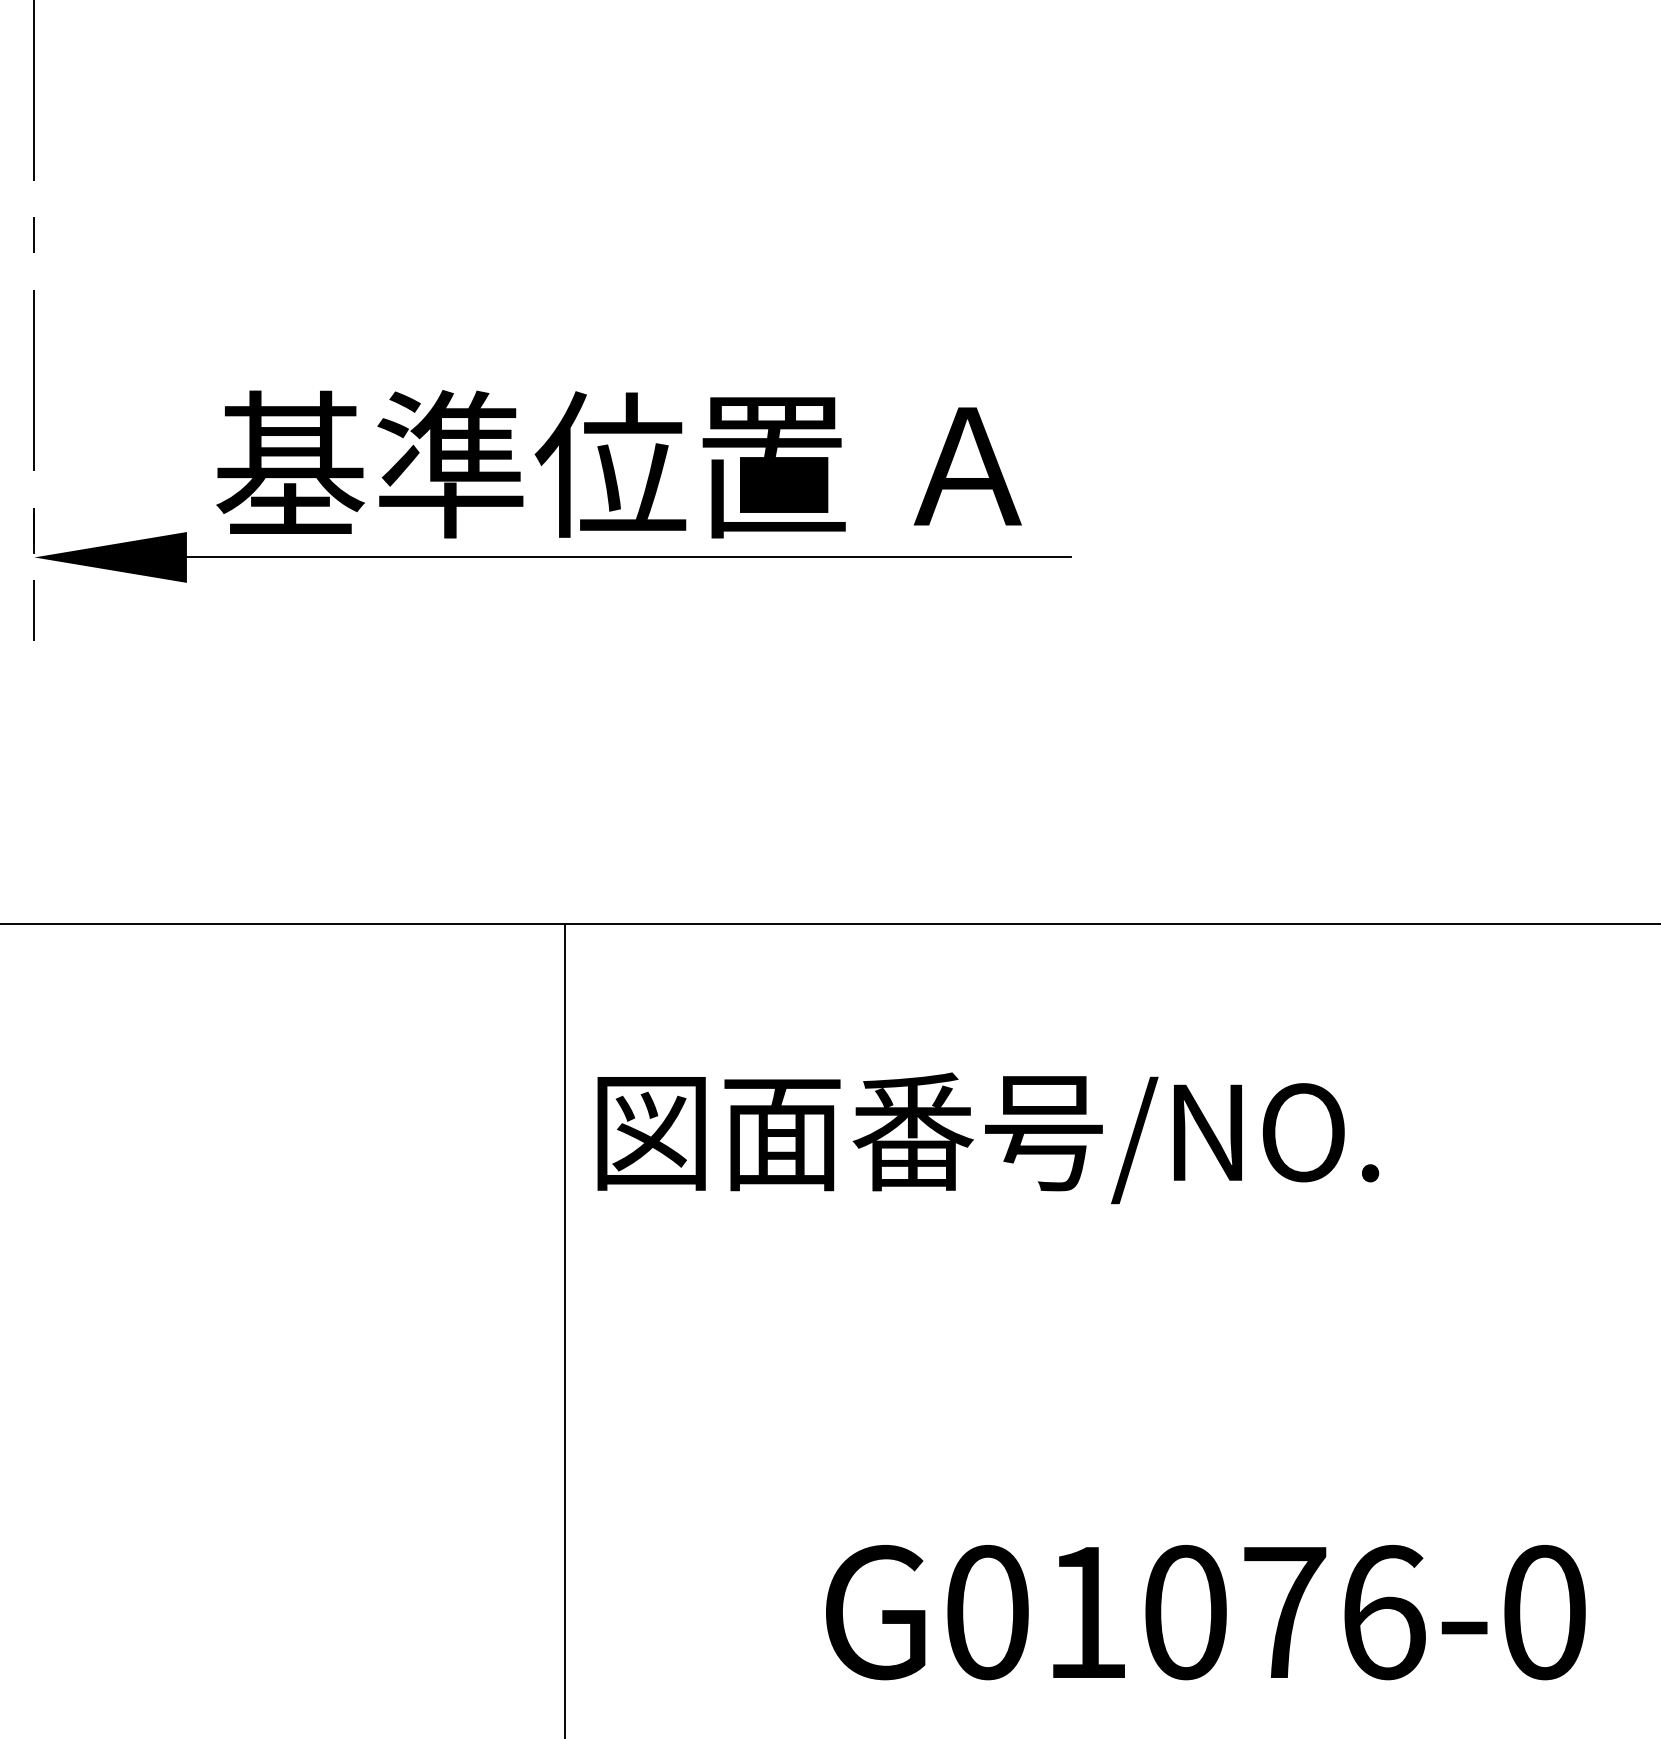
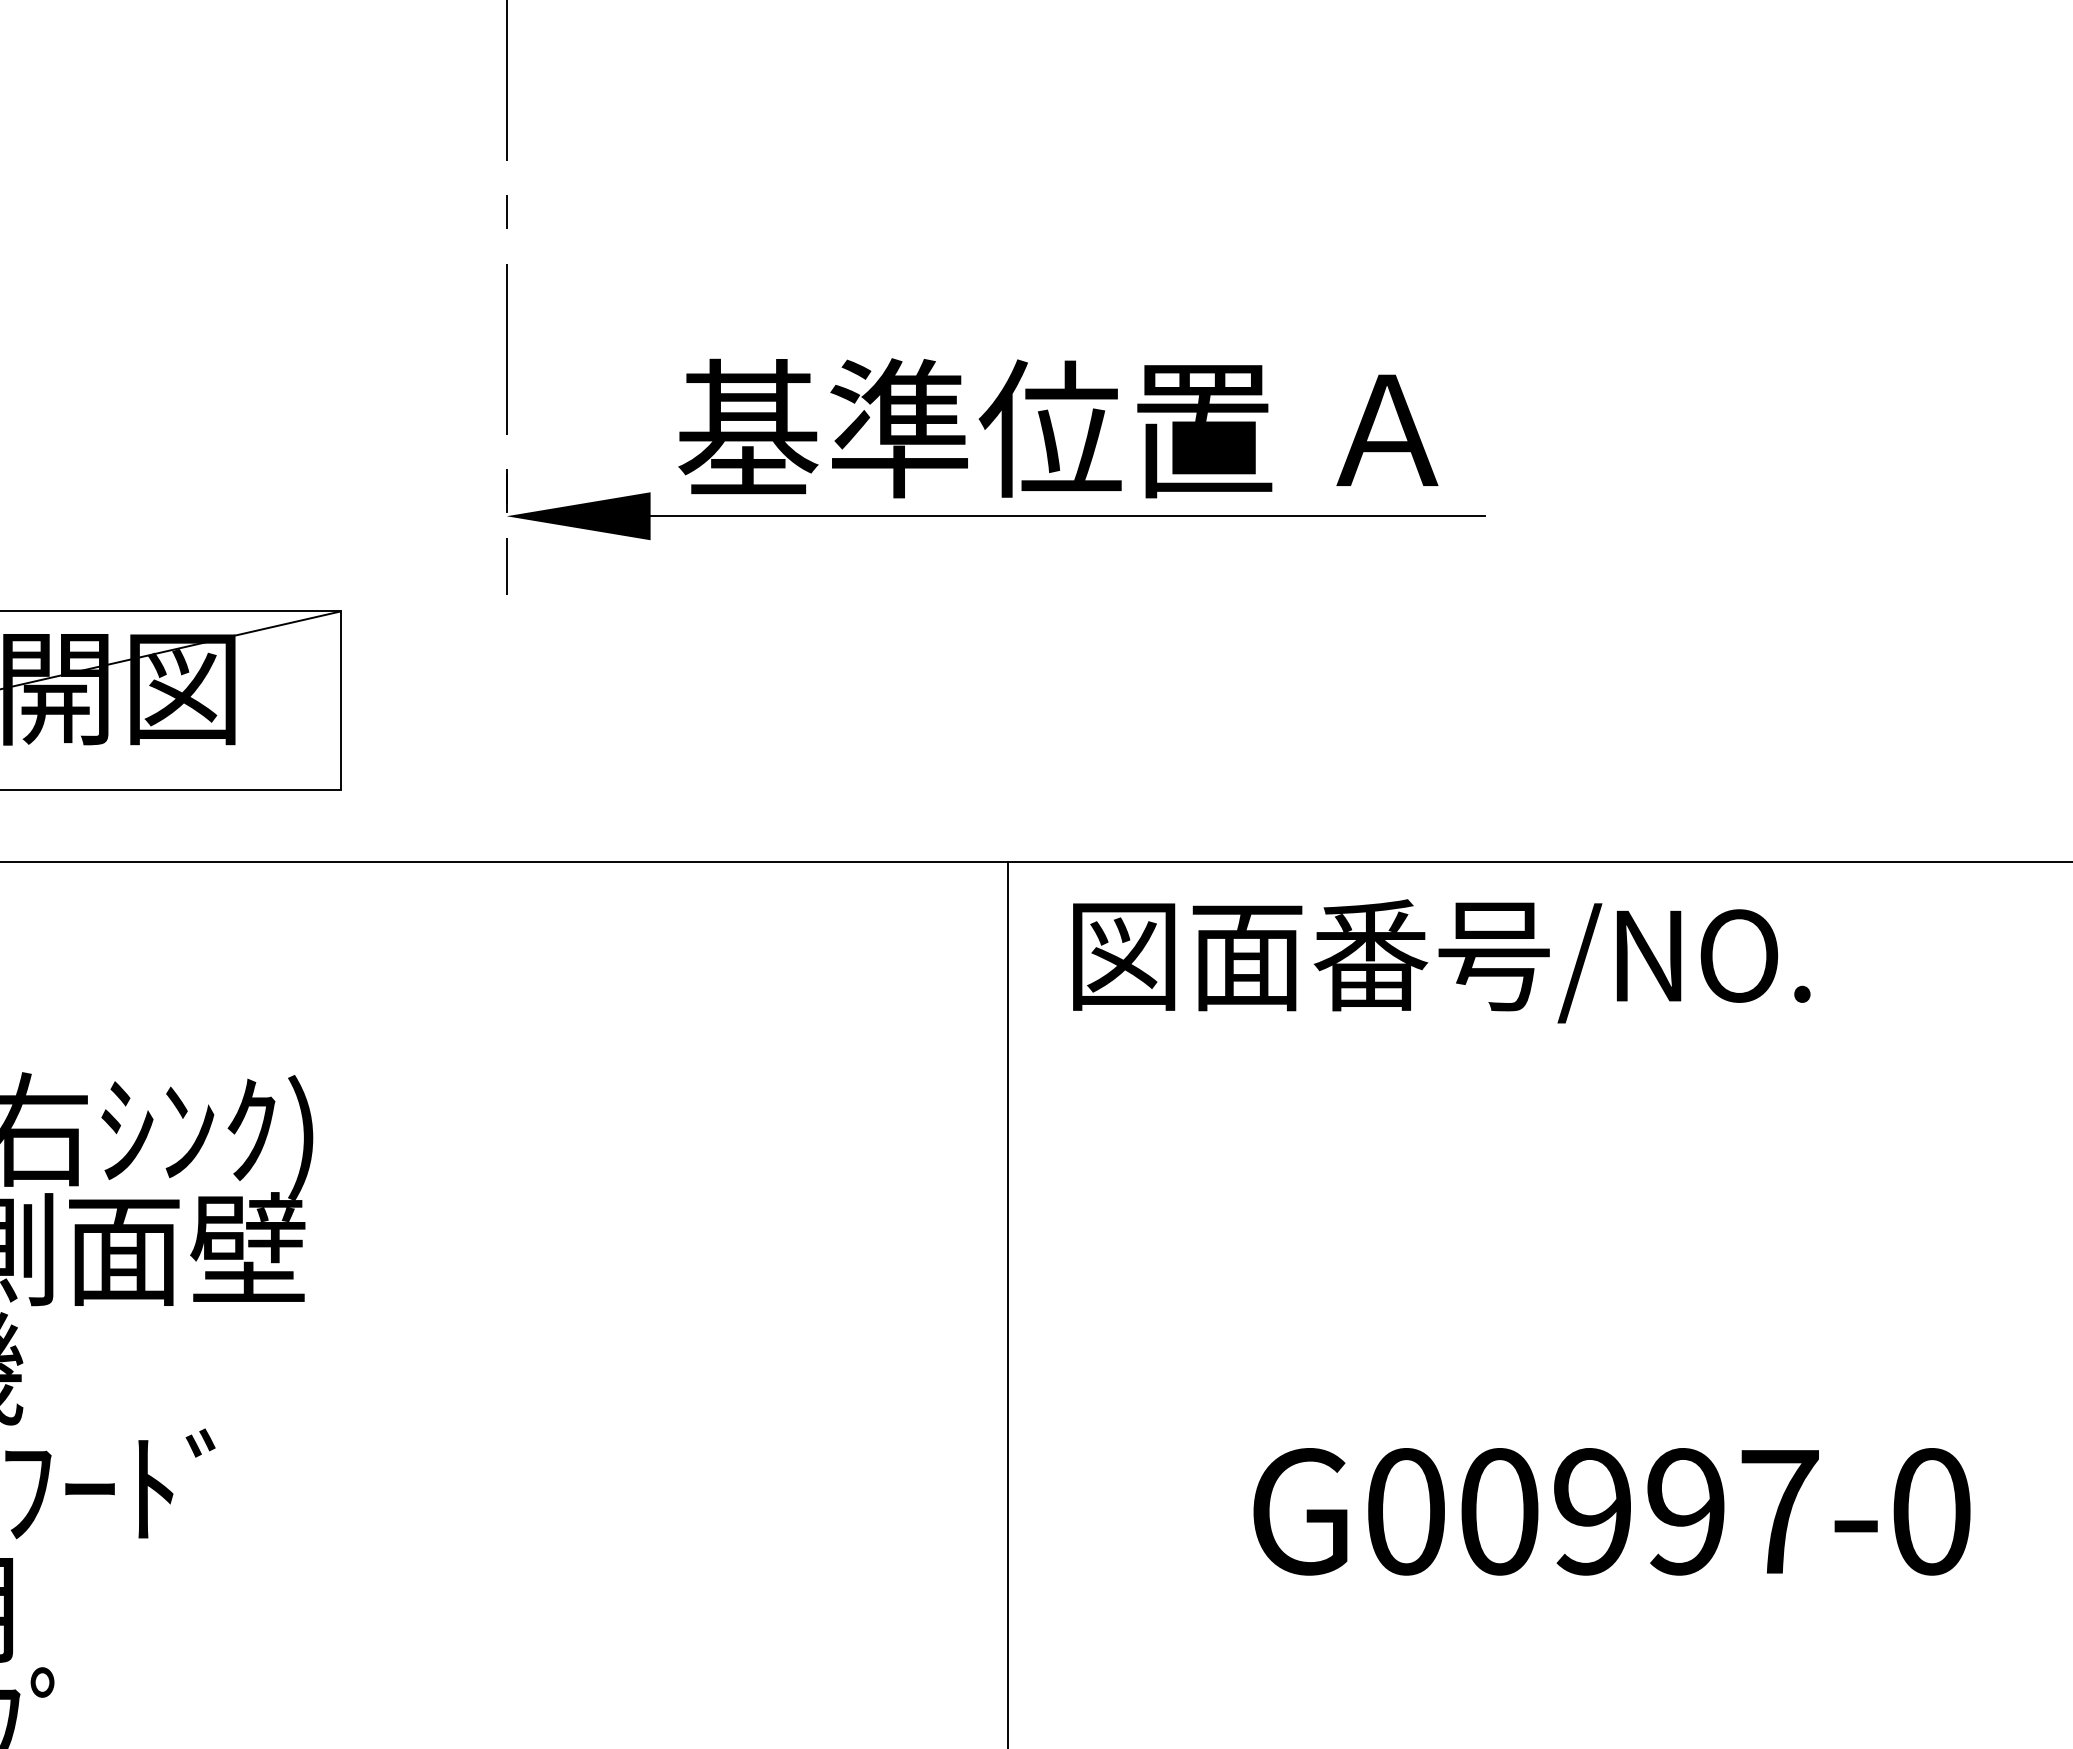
text: (988, 1138) -> (1441, 961), moved
text: (1236, 1612) -> (1640, 1511), G01076-0 -> G00997-0

